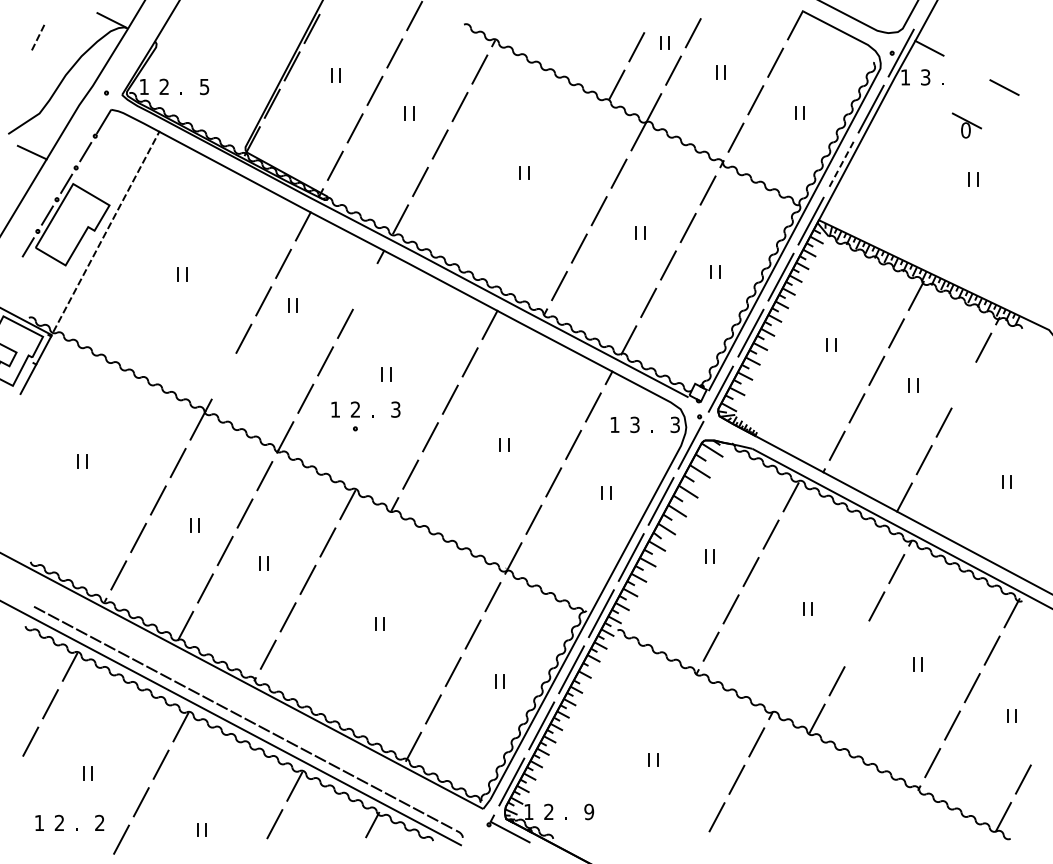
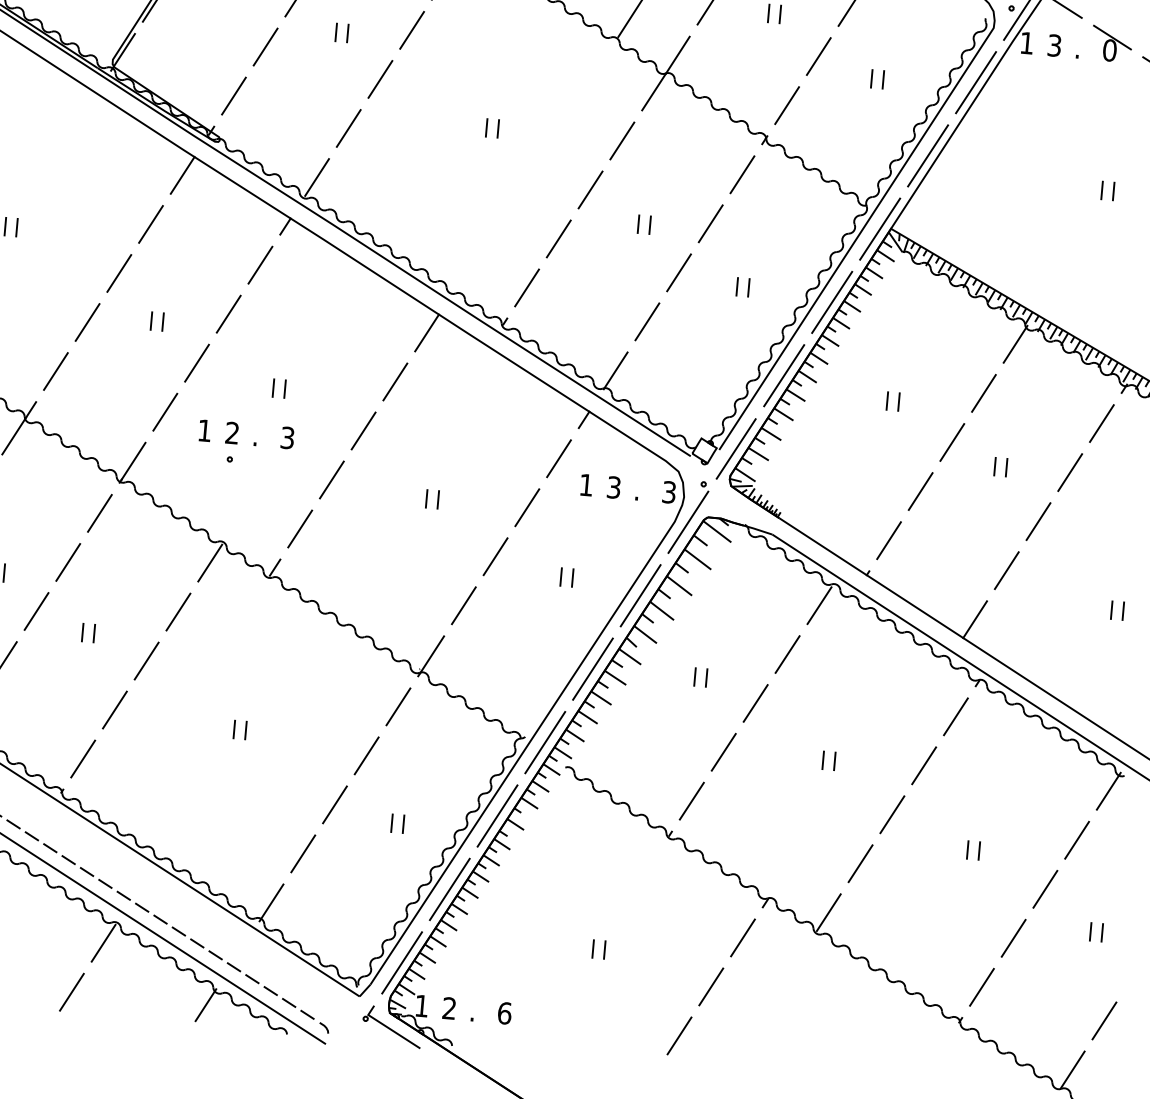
part: (966, 125) -> (1111, 43), moved
line: (840, 165) -> (927, 156), dashed -> solid
line: (364, 286) -> (259, 265), added
part: (292, 305) -> (156, 321), moved
line: (223, 376) -> (55, 371), added
line: (963, 385) -> (1069, 472), added
line: (856, 643) -> (891, 814), added
text: (589, 811) -> (505, 1012), 9 -> 6

